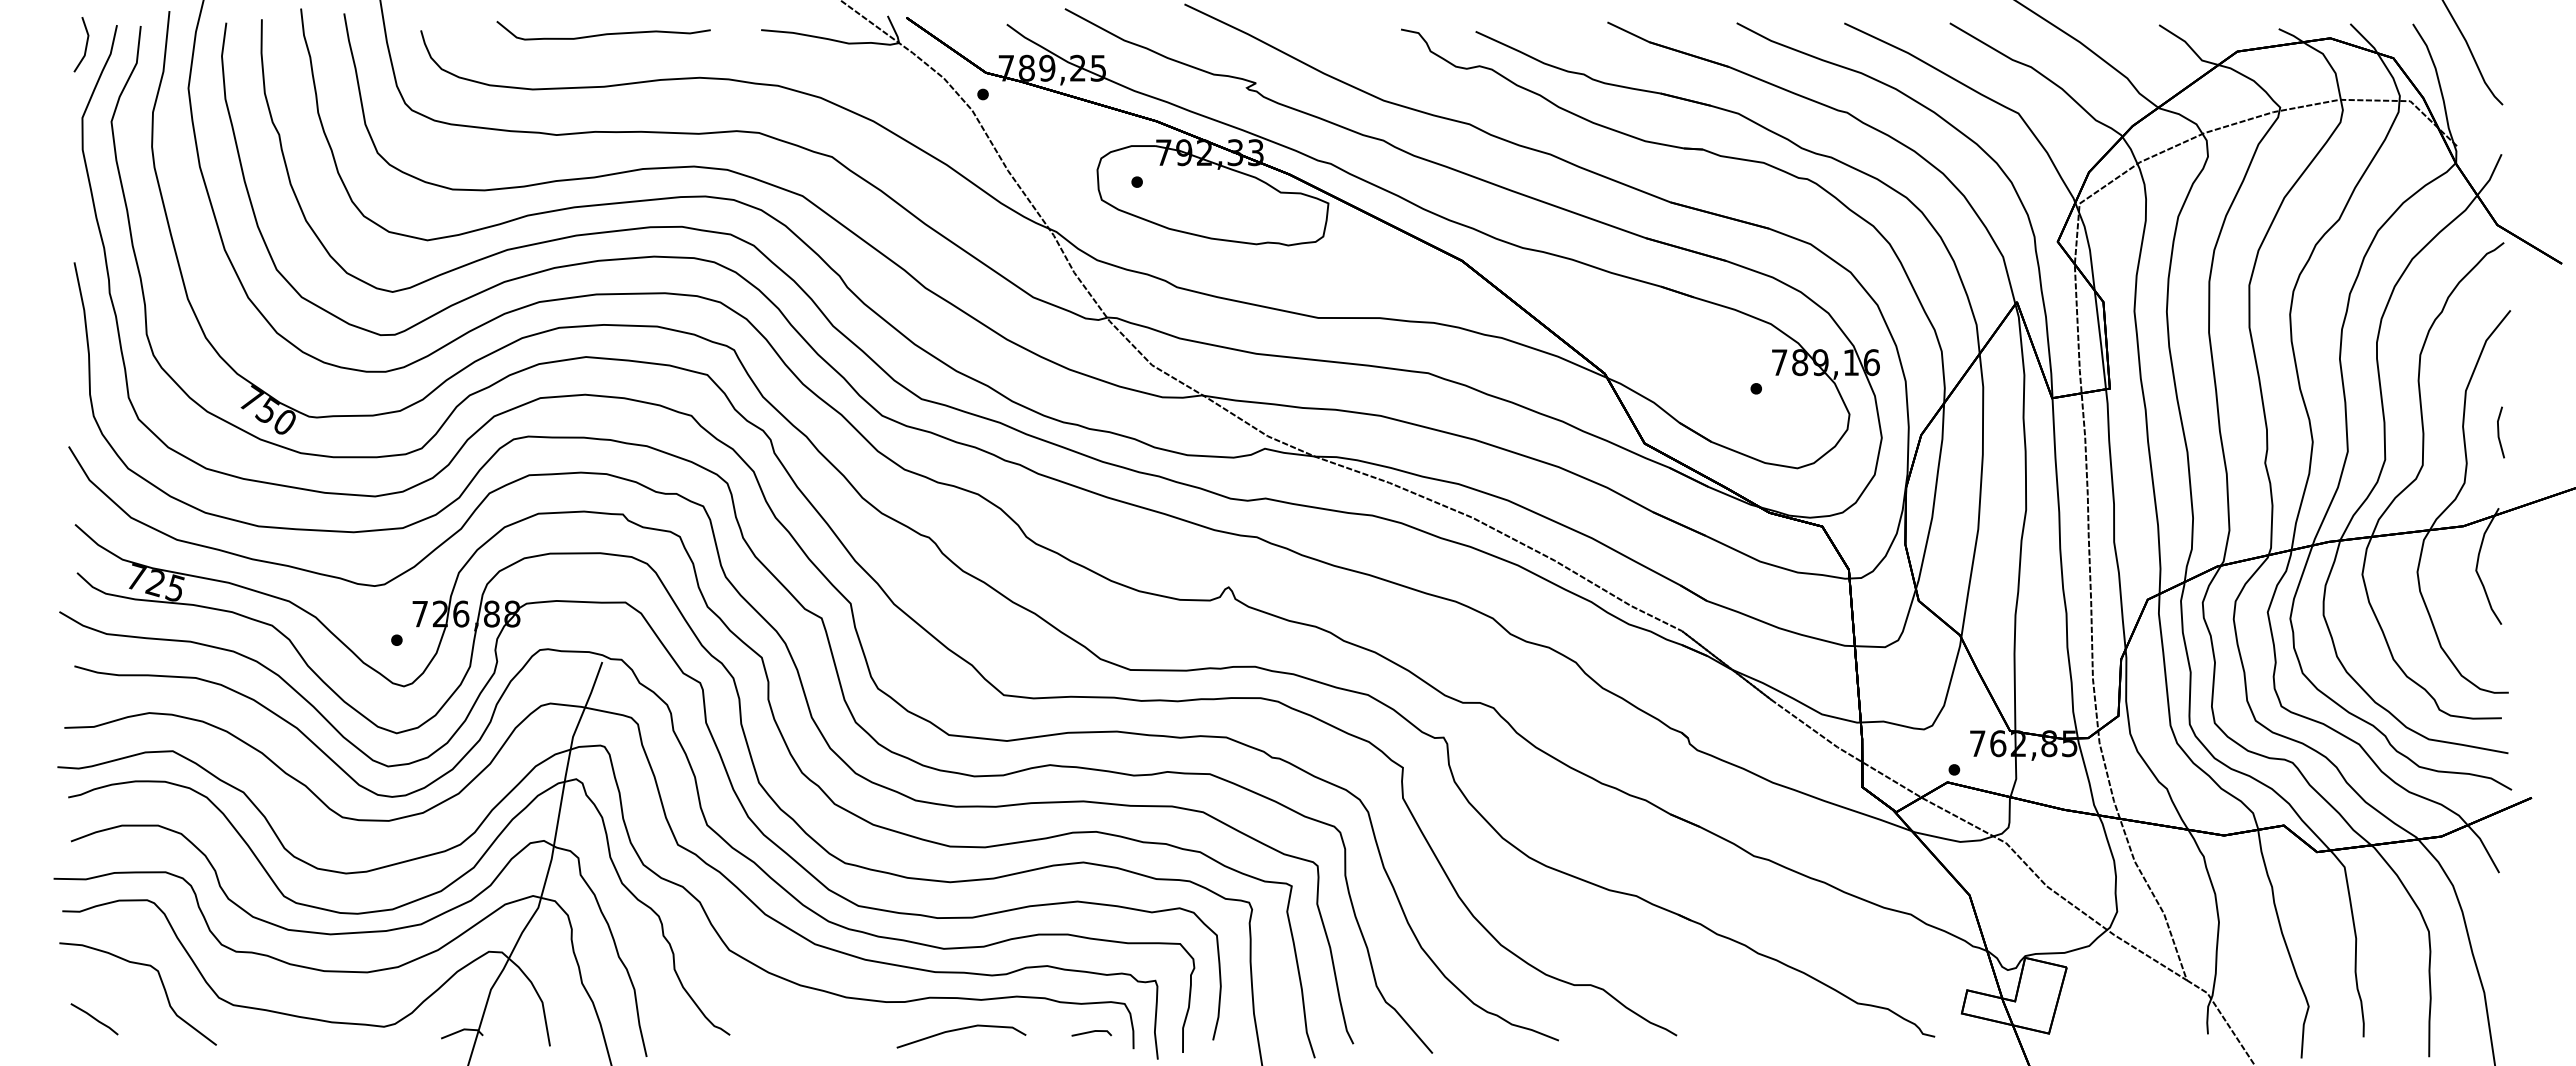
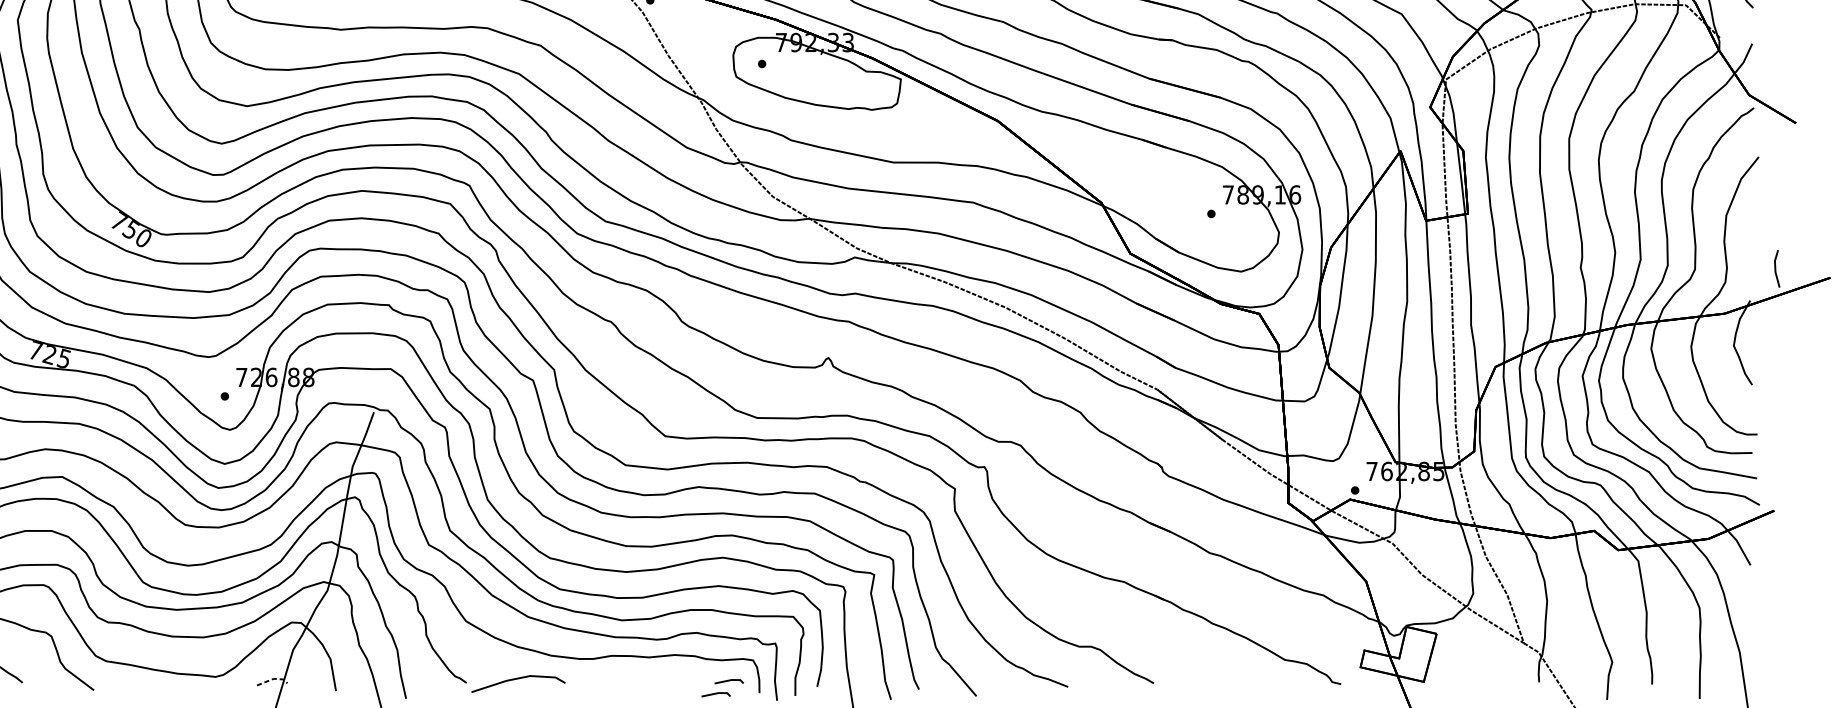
line: (2499, 432) -> (1776, 268), moved
line: (464, 1029) -> (273, 678), solid -> dashed
line: (959, 1030) -> (517, 679), moved
line: (1073, 1050) -> (715, 694), added

